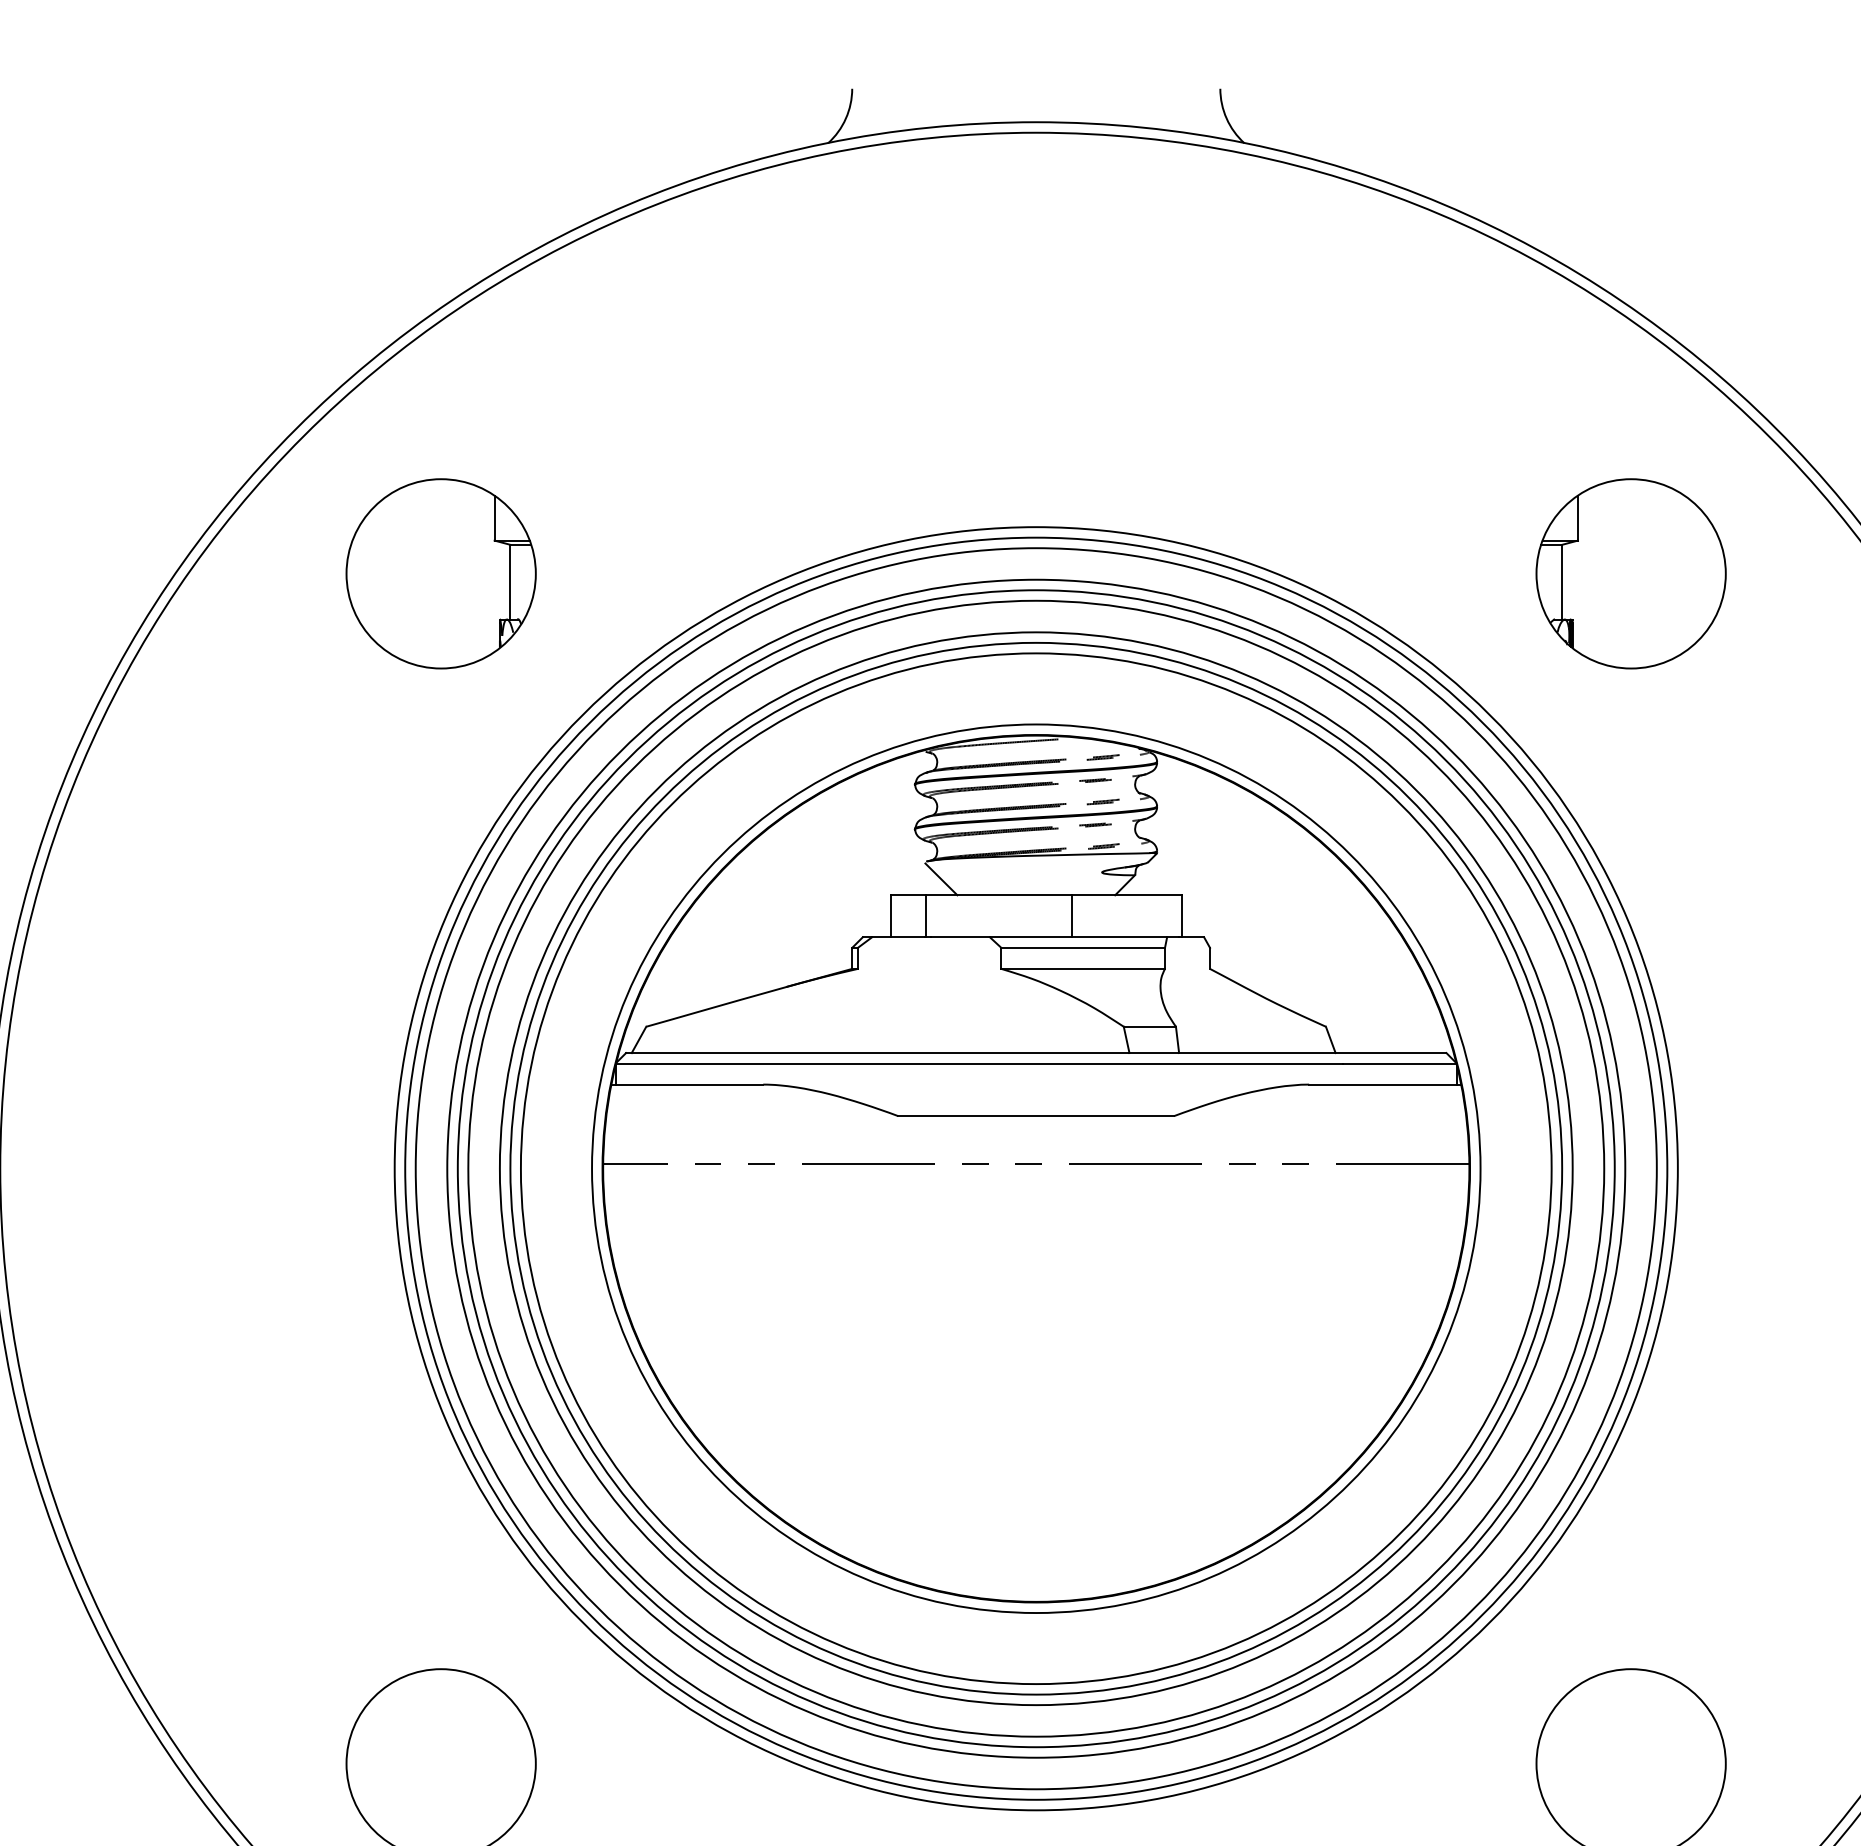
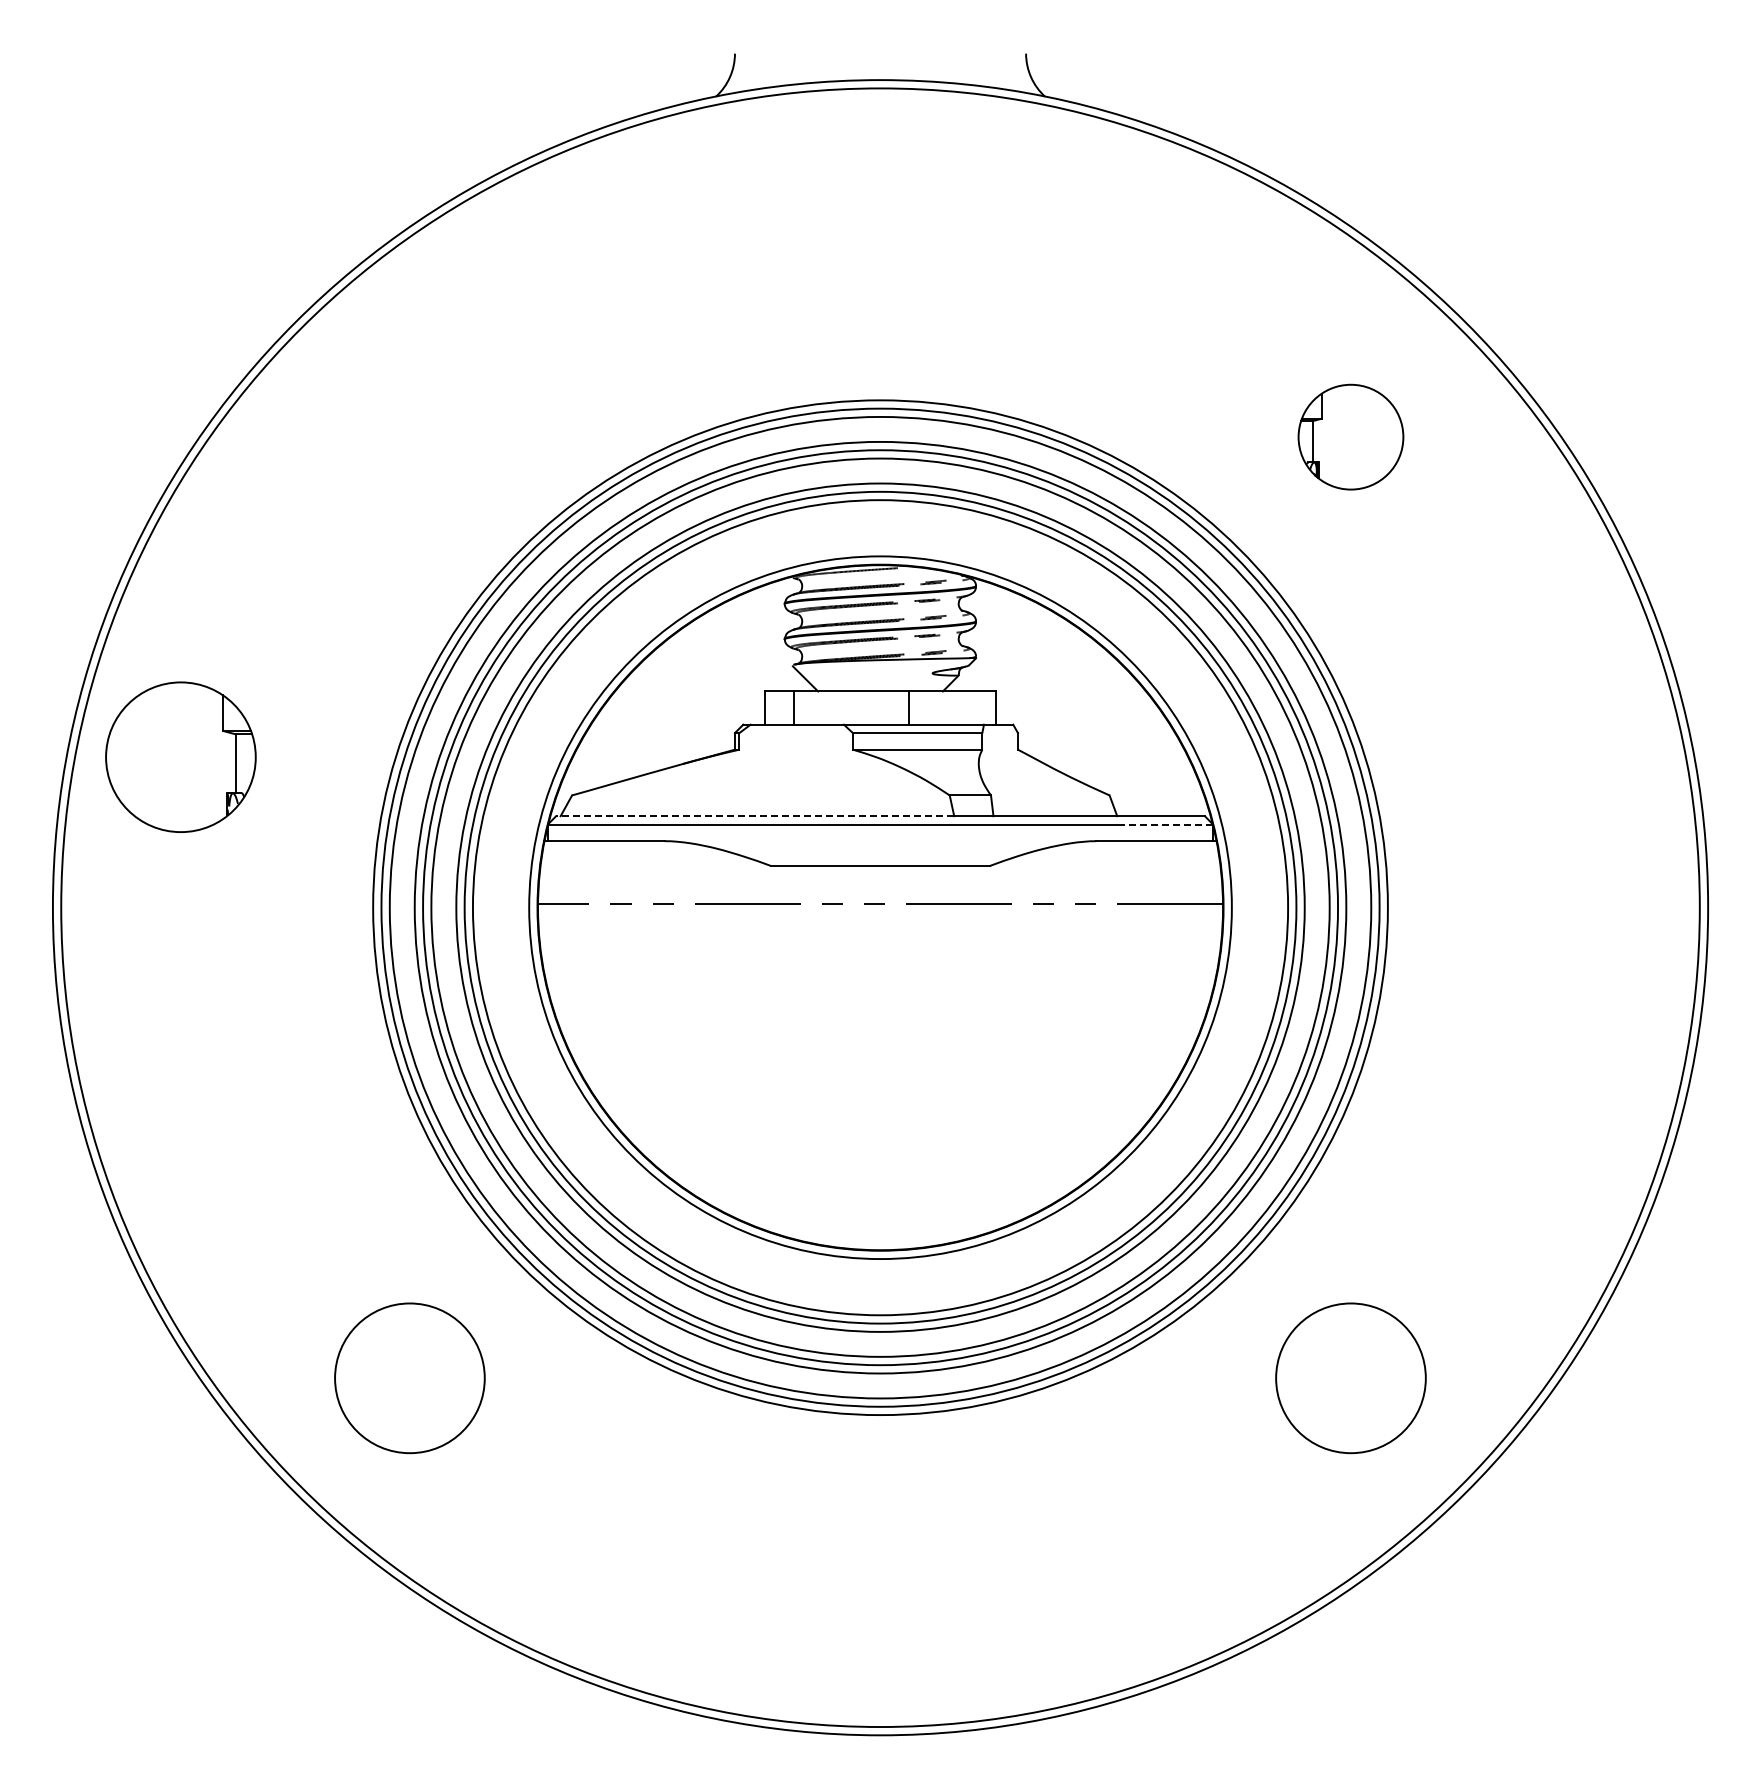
part: (440, 572) -> (180, 756), moved
part: (1630, 572) -> (1350, 436), size x0.7
line: (876, 1053) -> (754, 816), solid -> dashed
line: (1399, 1063) -> (1167, 824), solid -> dashed

